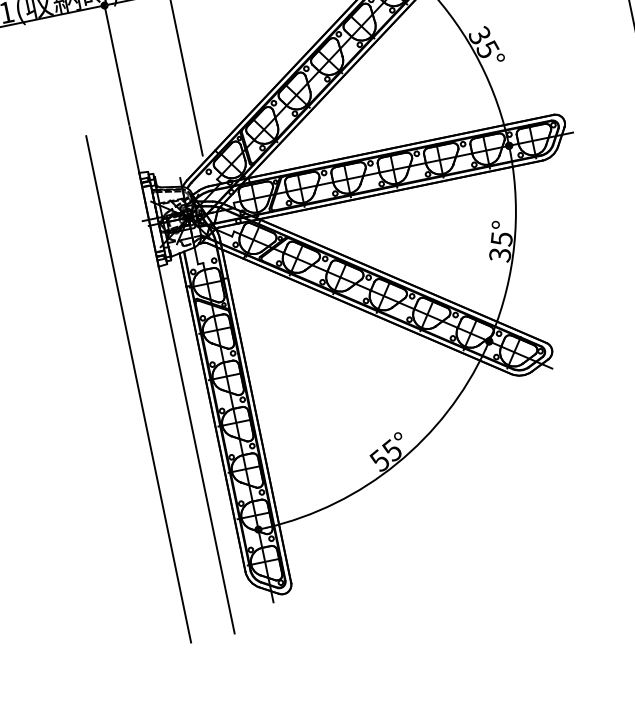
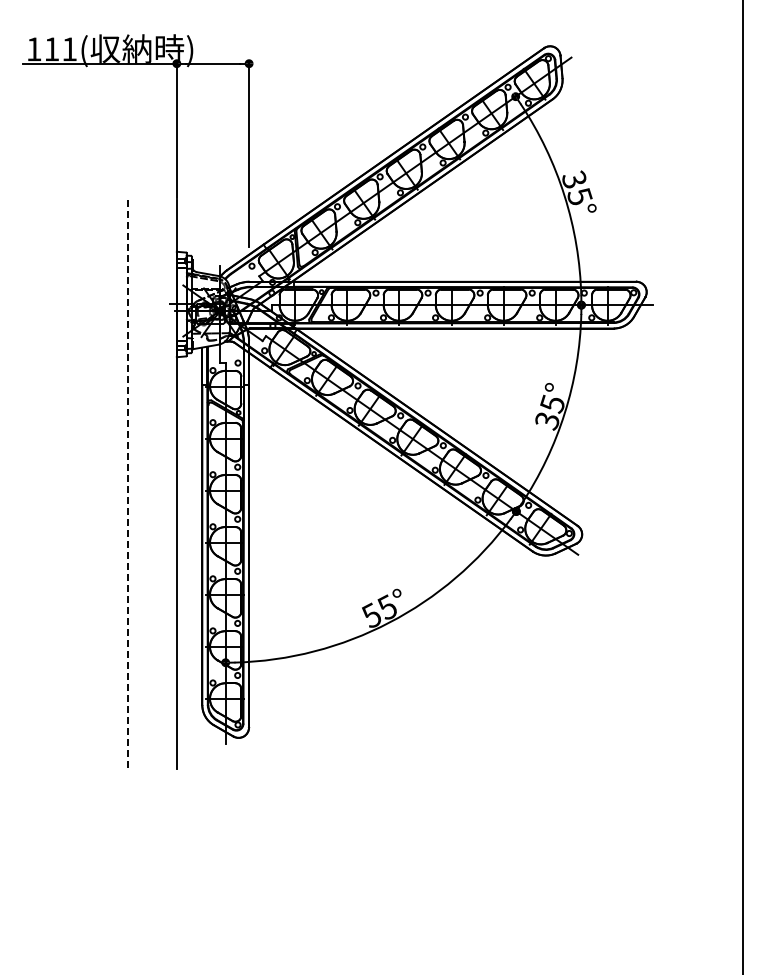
line: (138, 389) -> (127, 485), solid -> dashed

